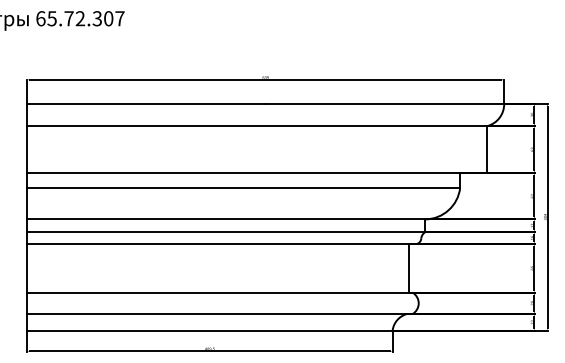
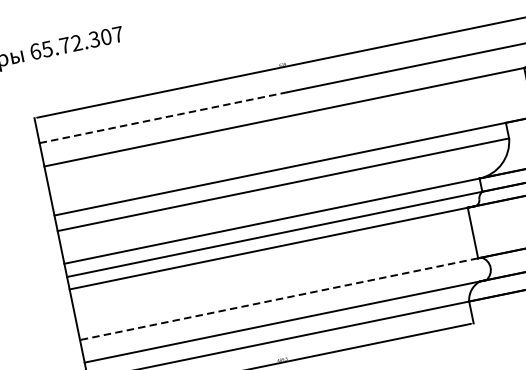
line: (147, 103) -> (164, 117), solid -> dashed
line: (218, 292) -> (279, 299), solid -> dashed

